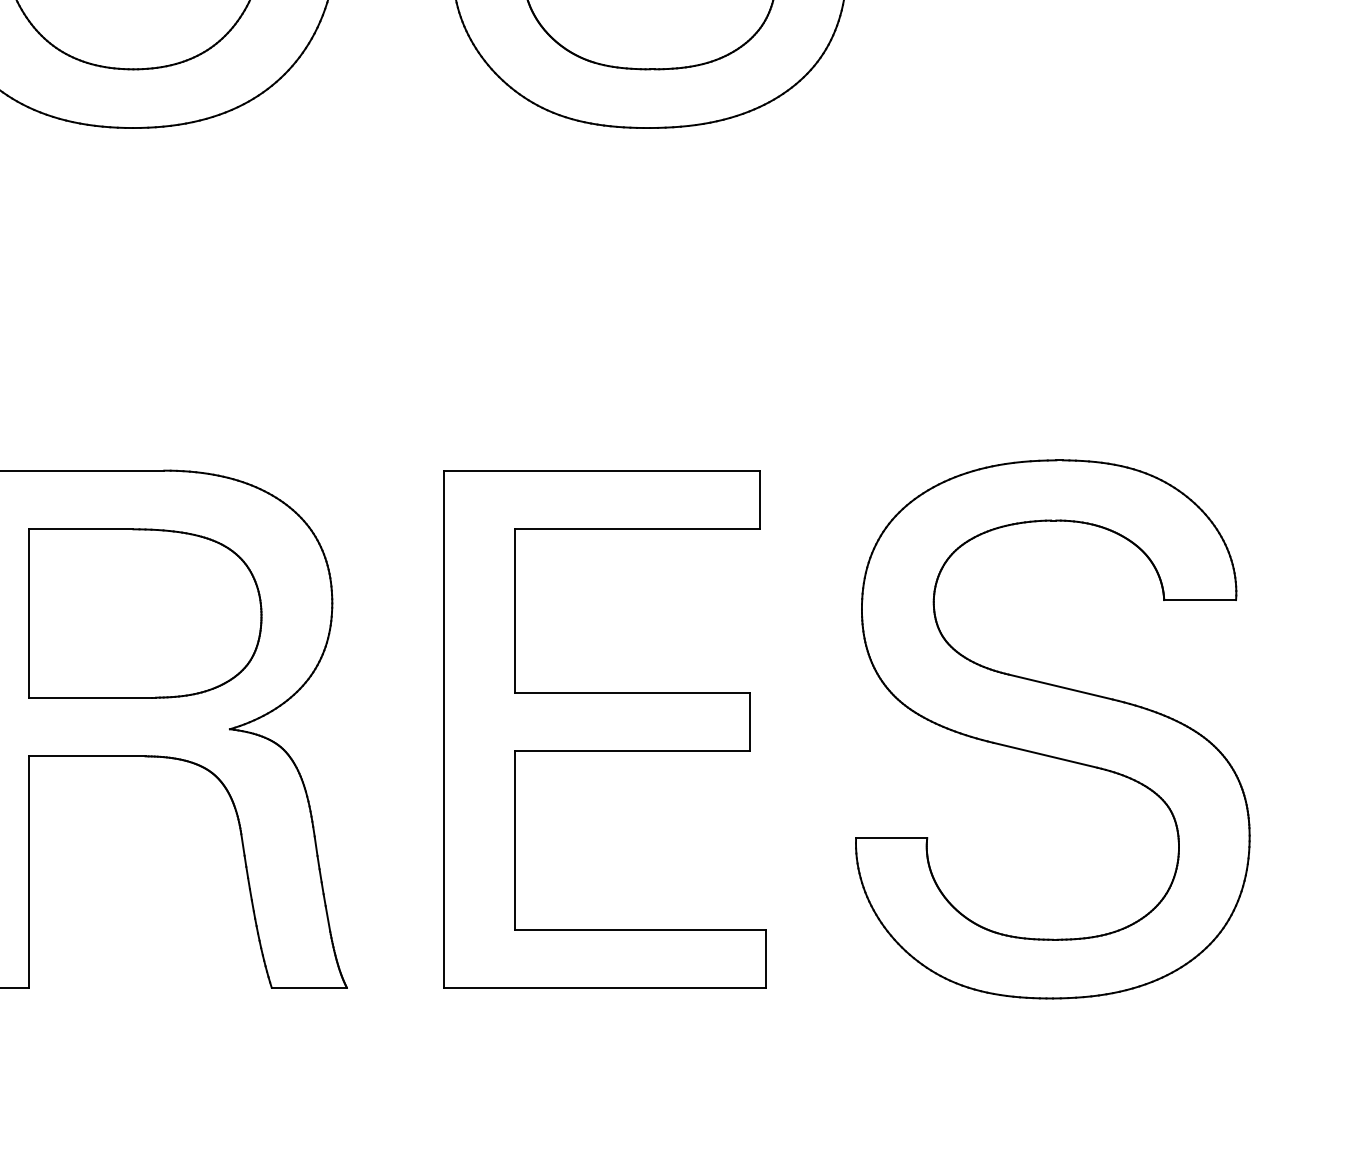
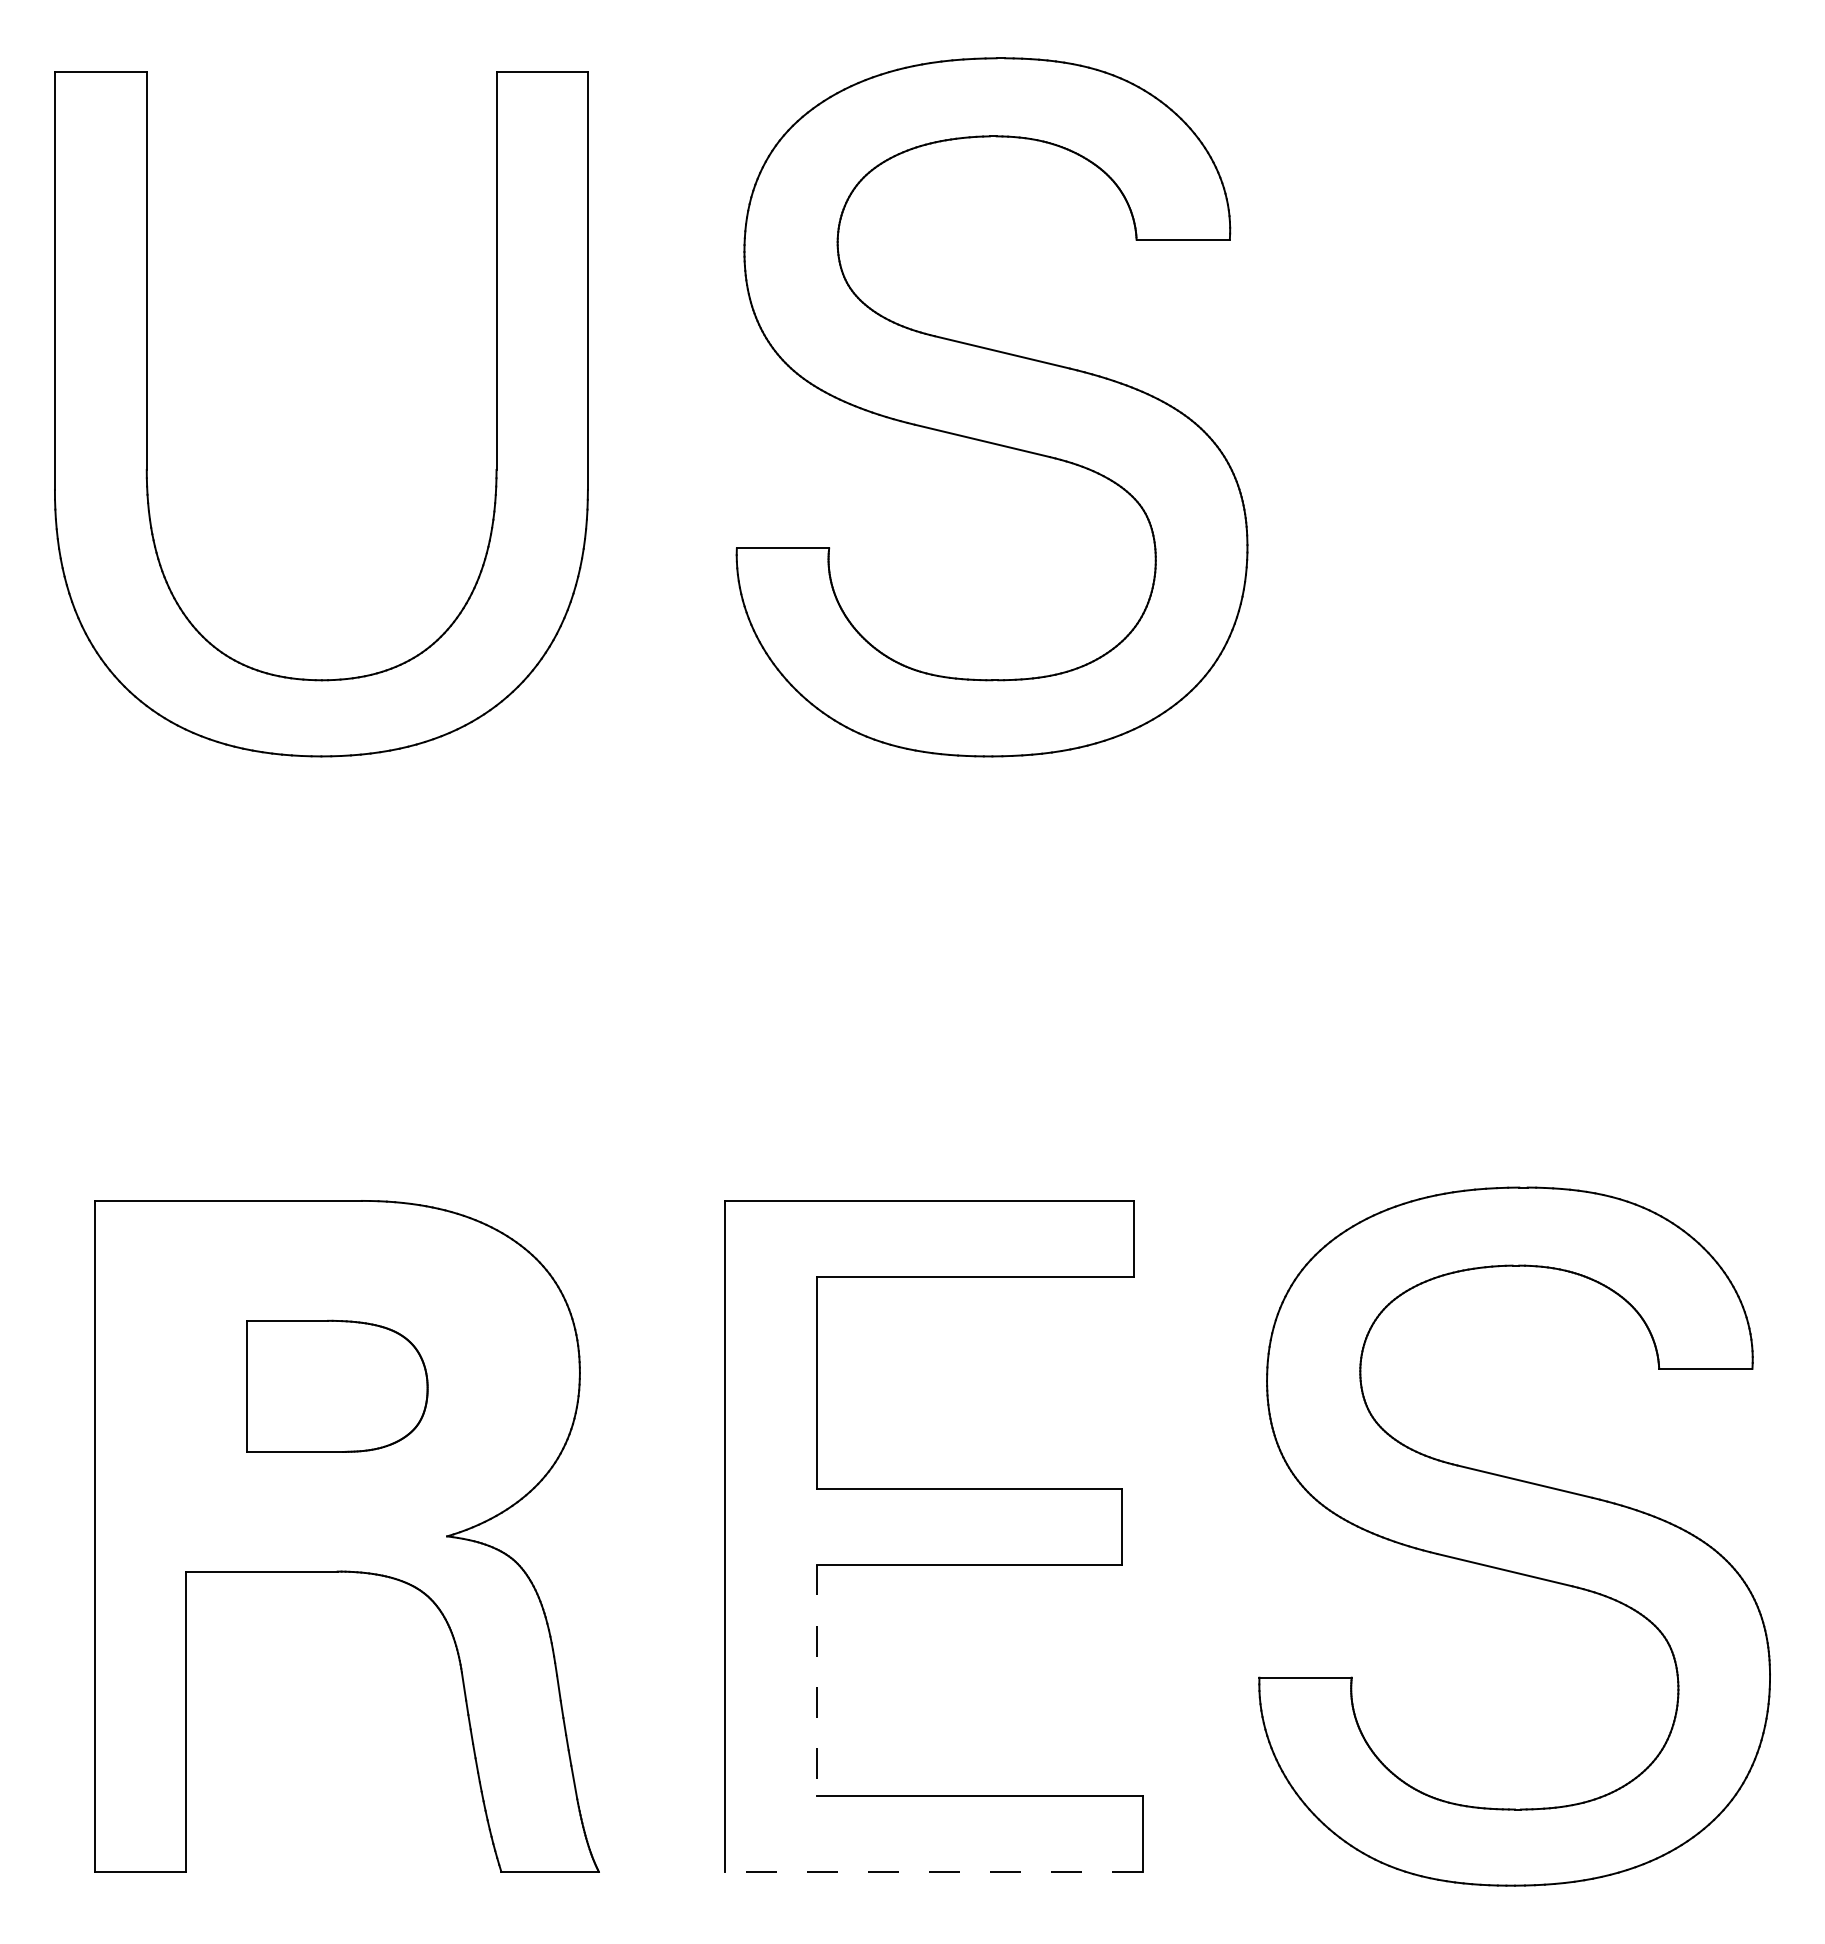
part: (144, 613) -> (336, 1386), size x0.6
line: (514, 840) -> (816, 1680), solid -> dashed
line: (604, 988) -> (933, 1872), solid -> dashed

